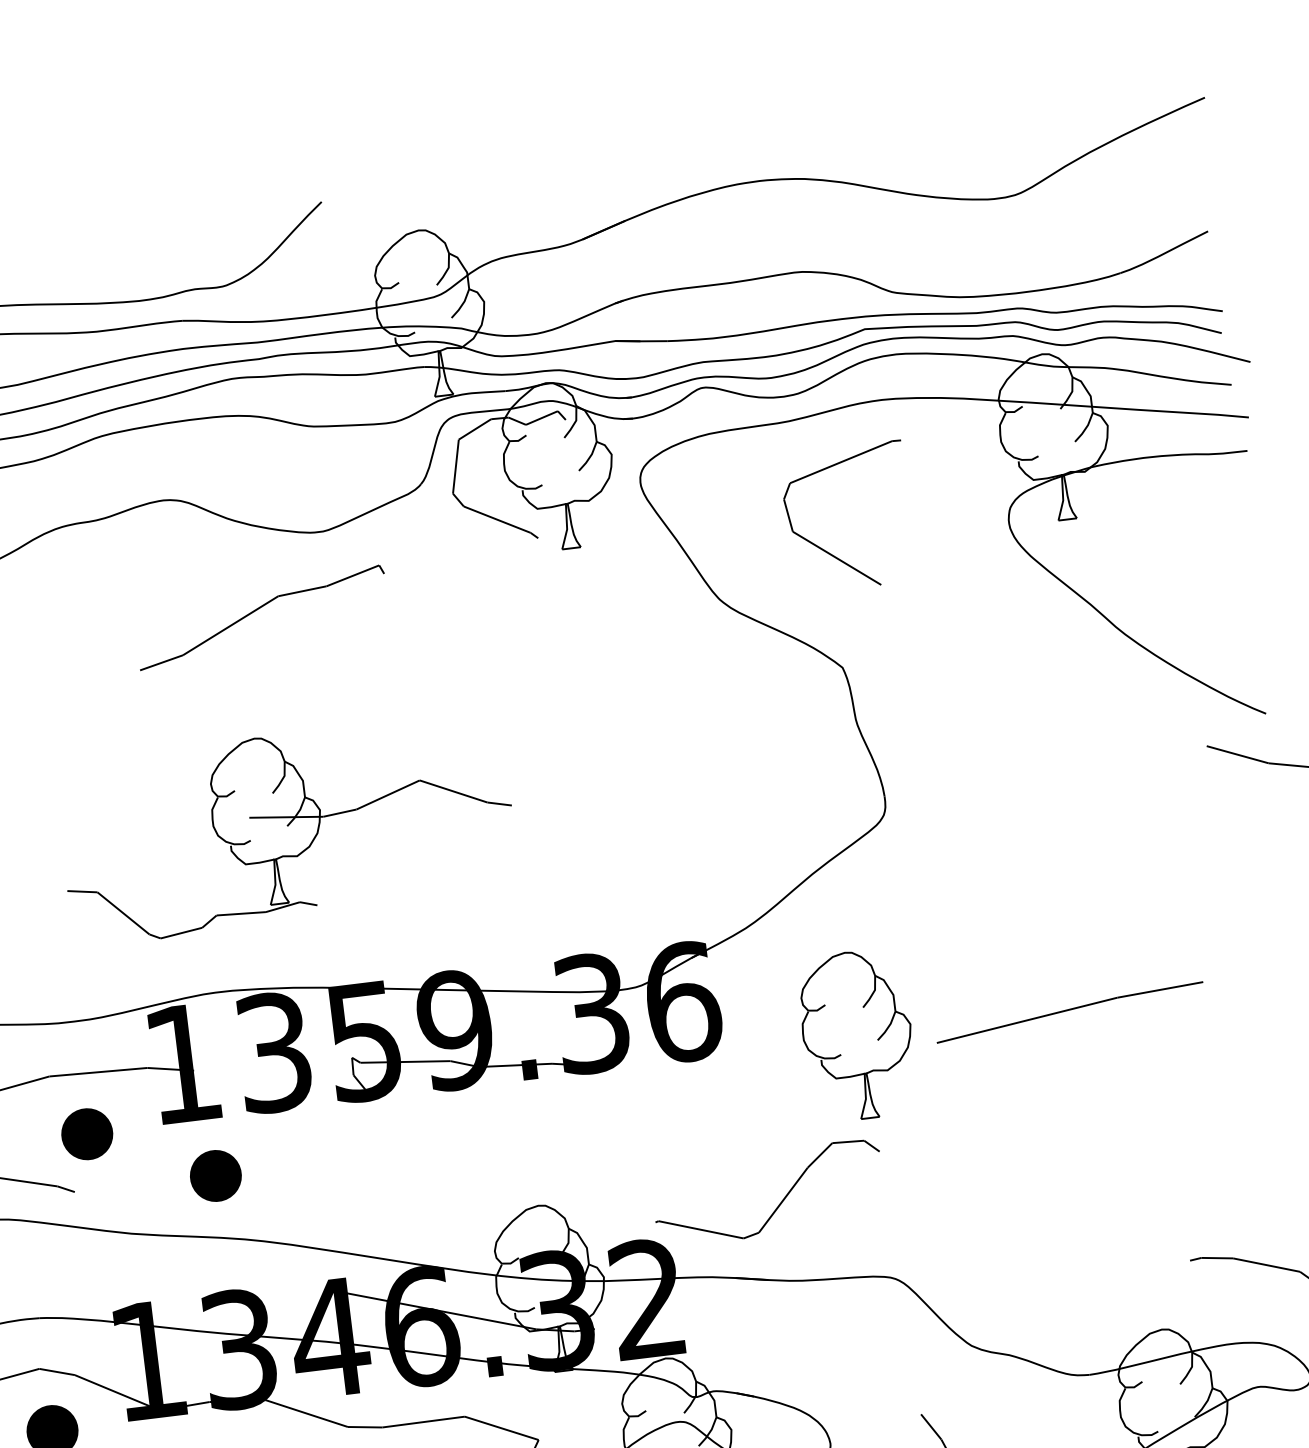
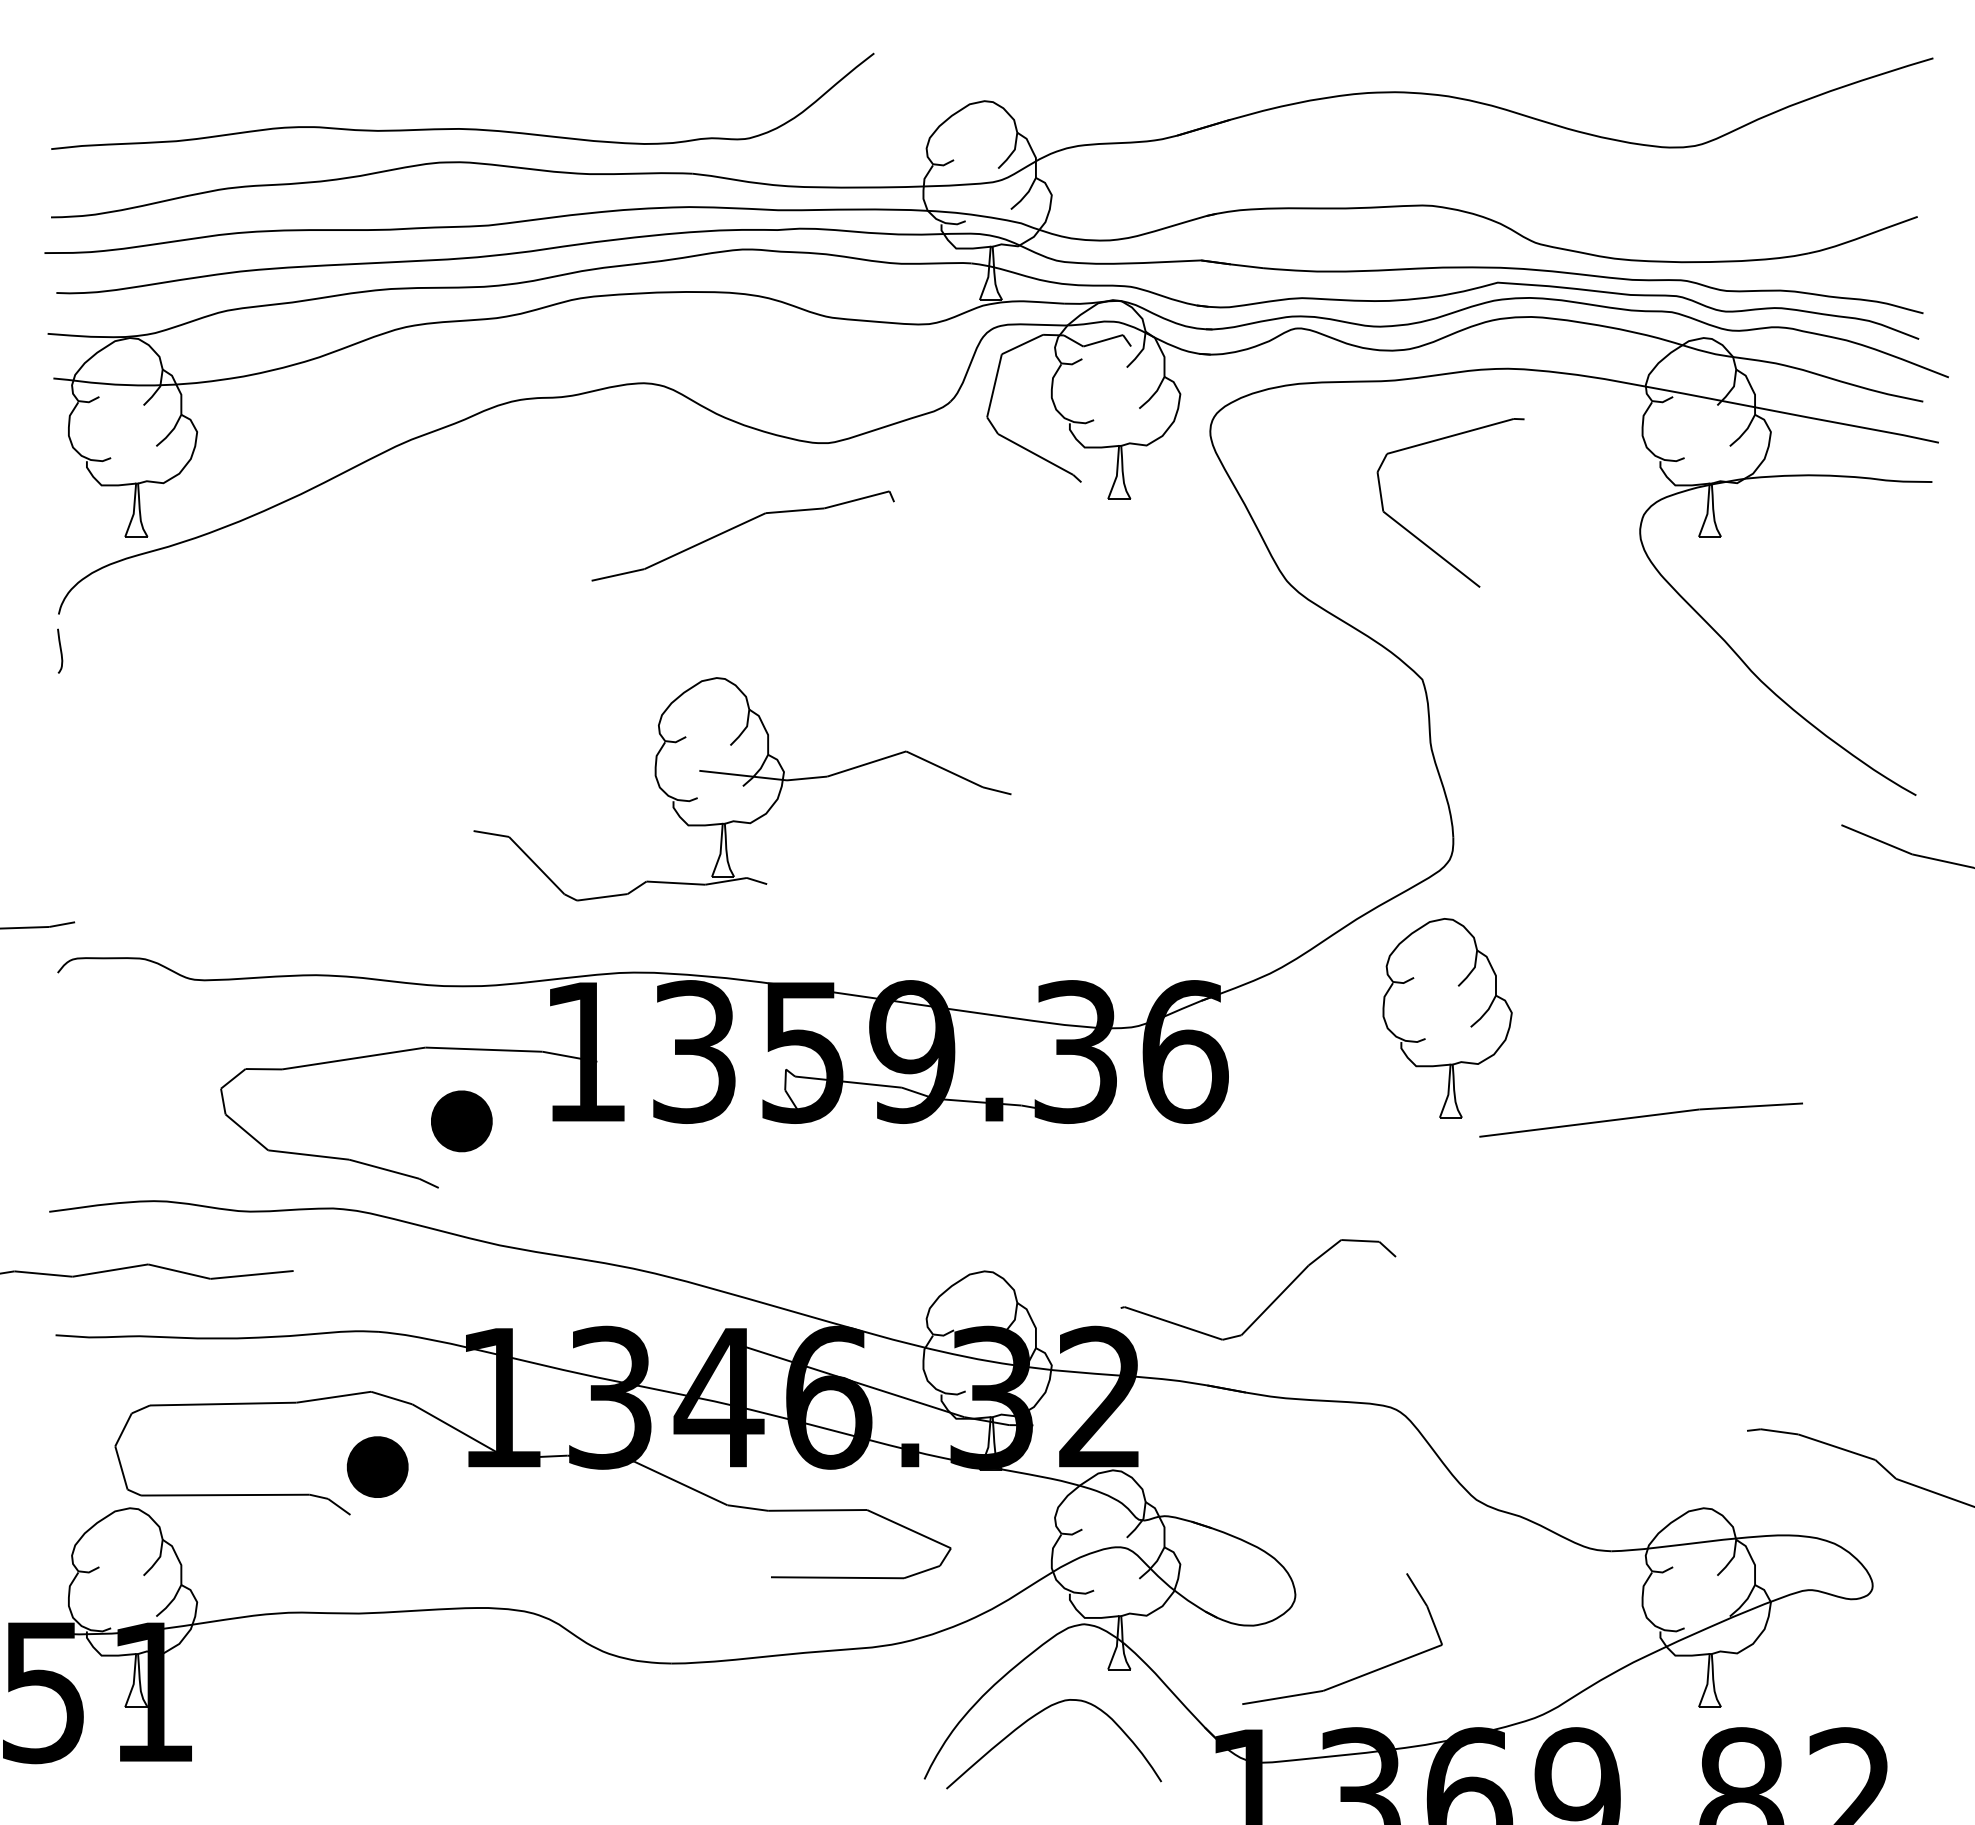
part: (877, 1039) -> (1470, 1026), moved
part: (215, 1176) -> (607, 1189), removed

